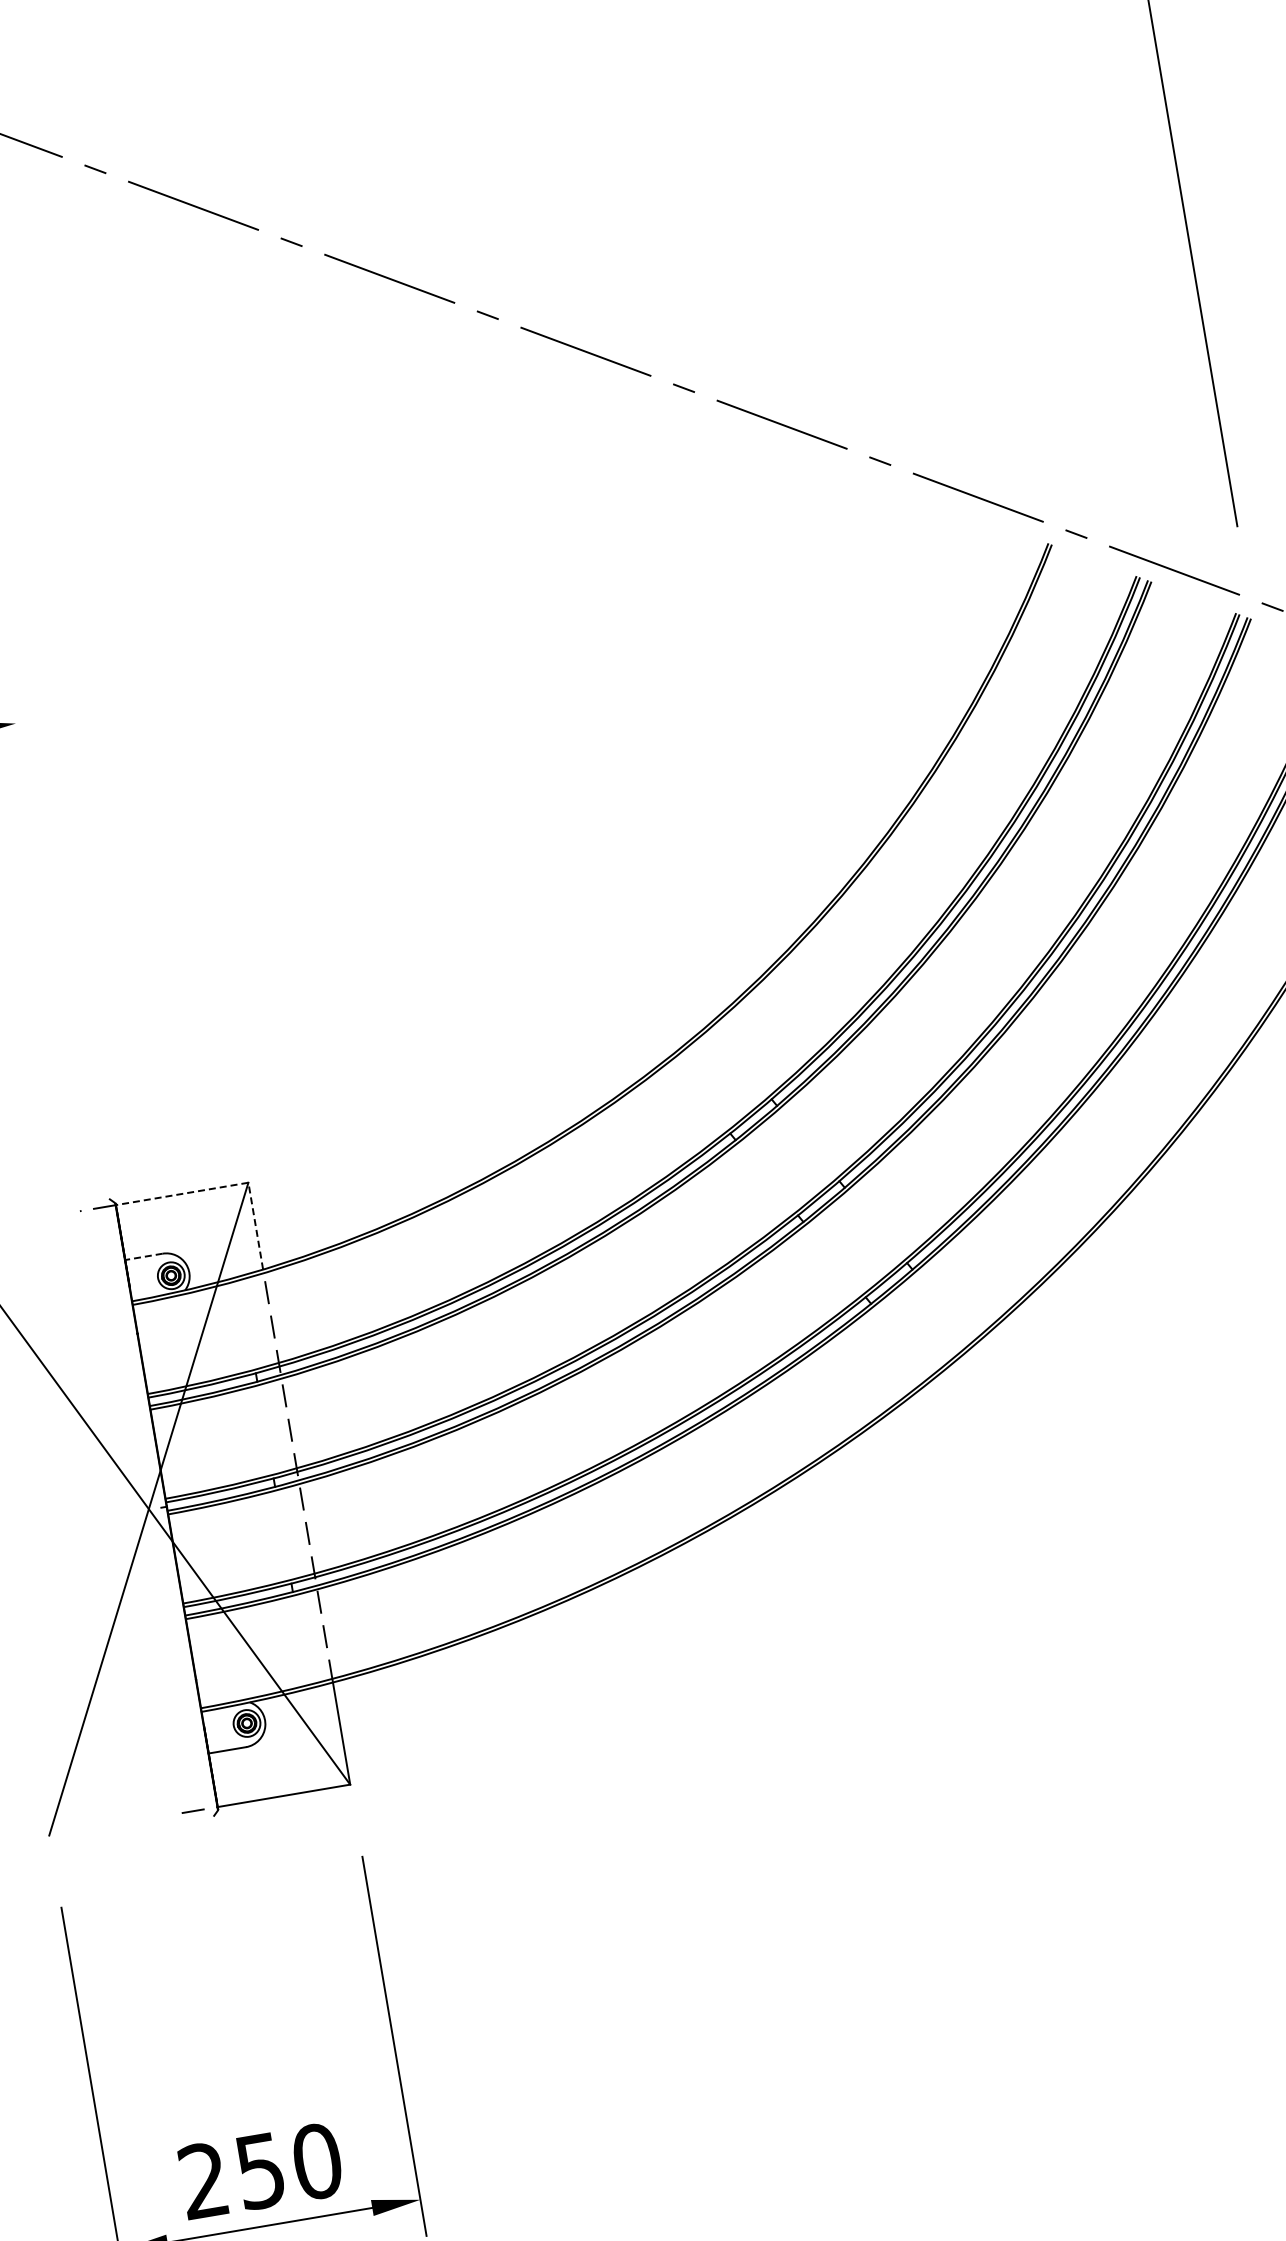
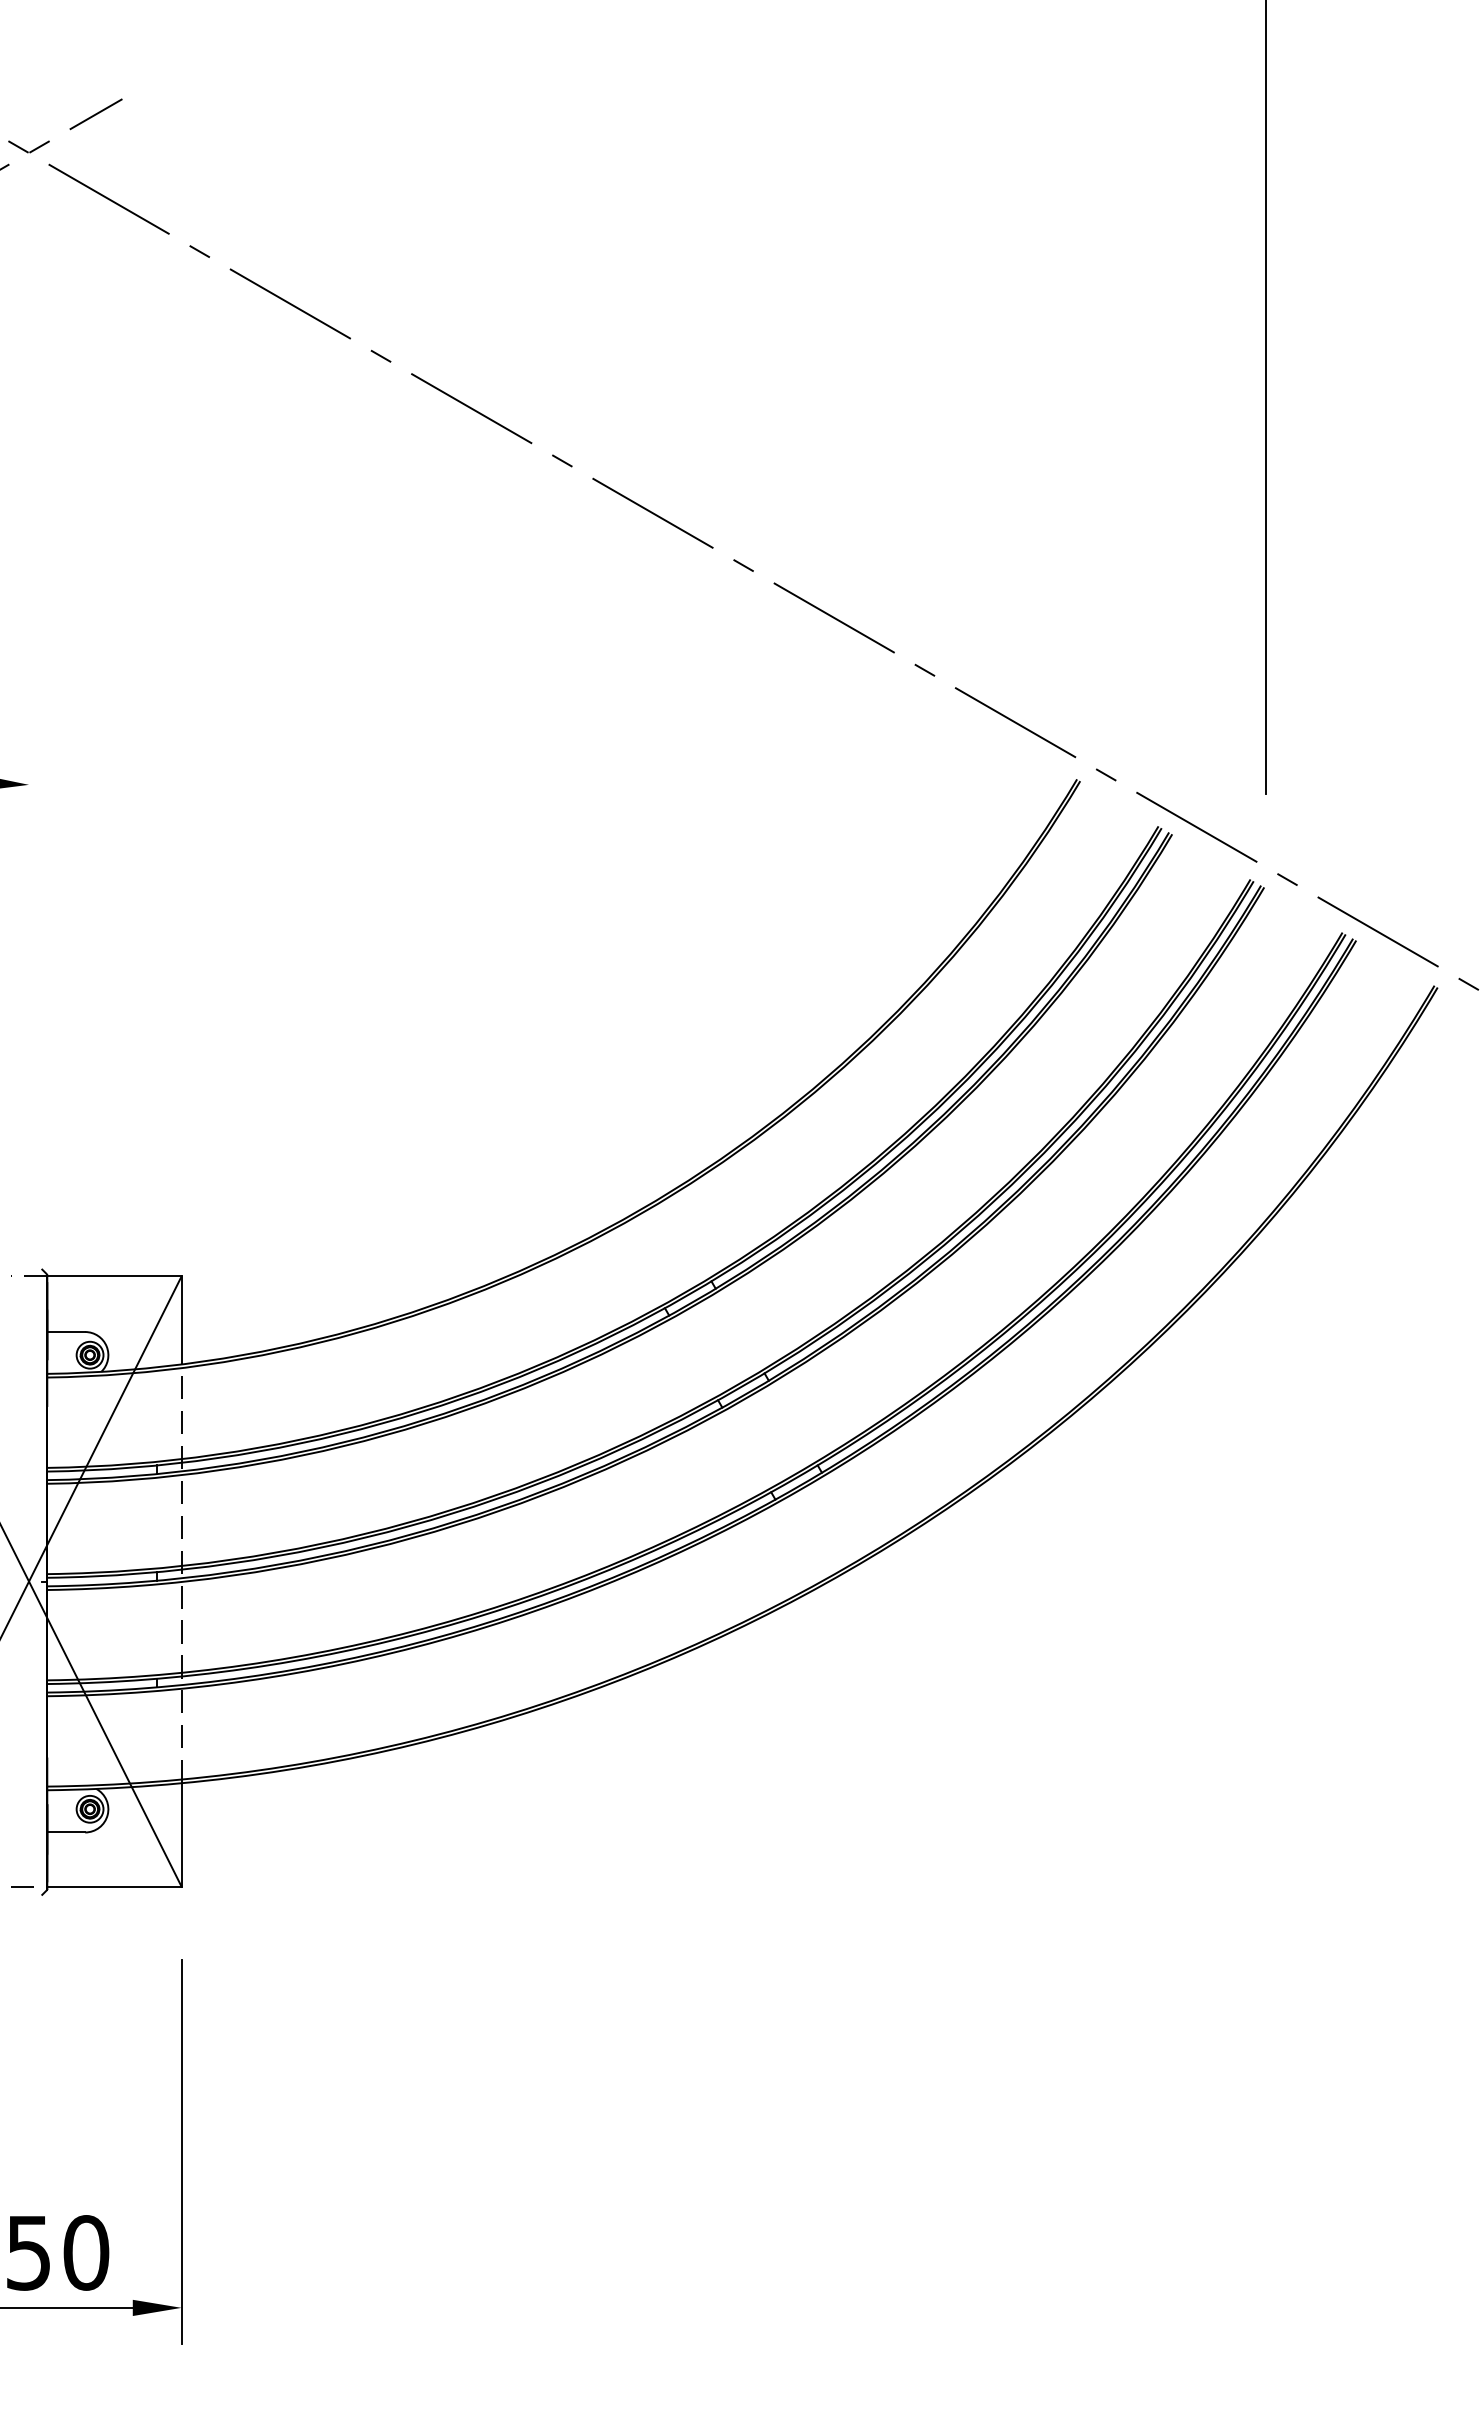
line: (225, 1186) -> (158, 1276), dashed -> solid
line: (144, 1257) -> (66, 1332), dashed -> solid

